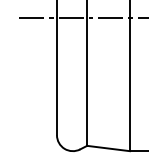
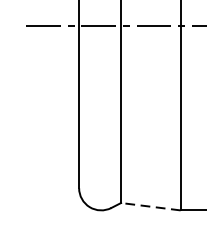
line: (108, 148) -> (150, 206), solid -> dashed

